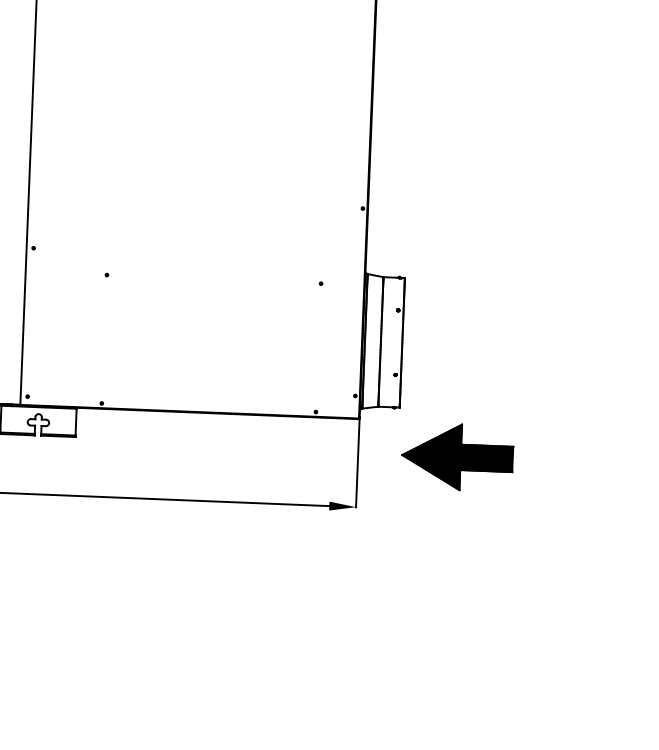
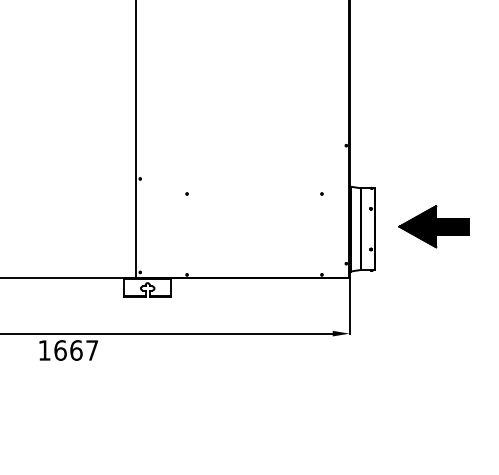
part: (456, 456) -> (433, 226), moved

